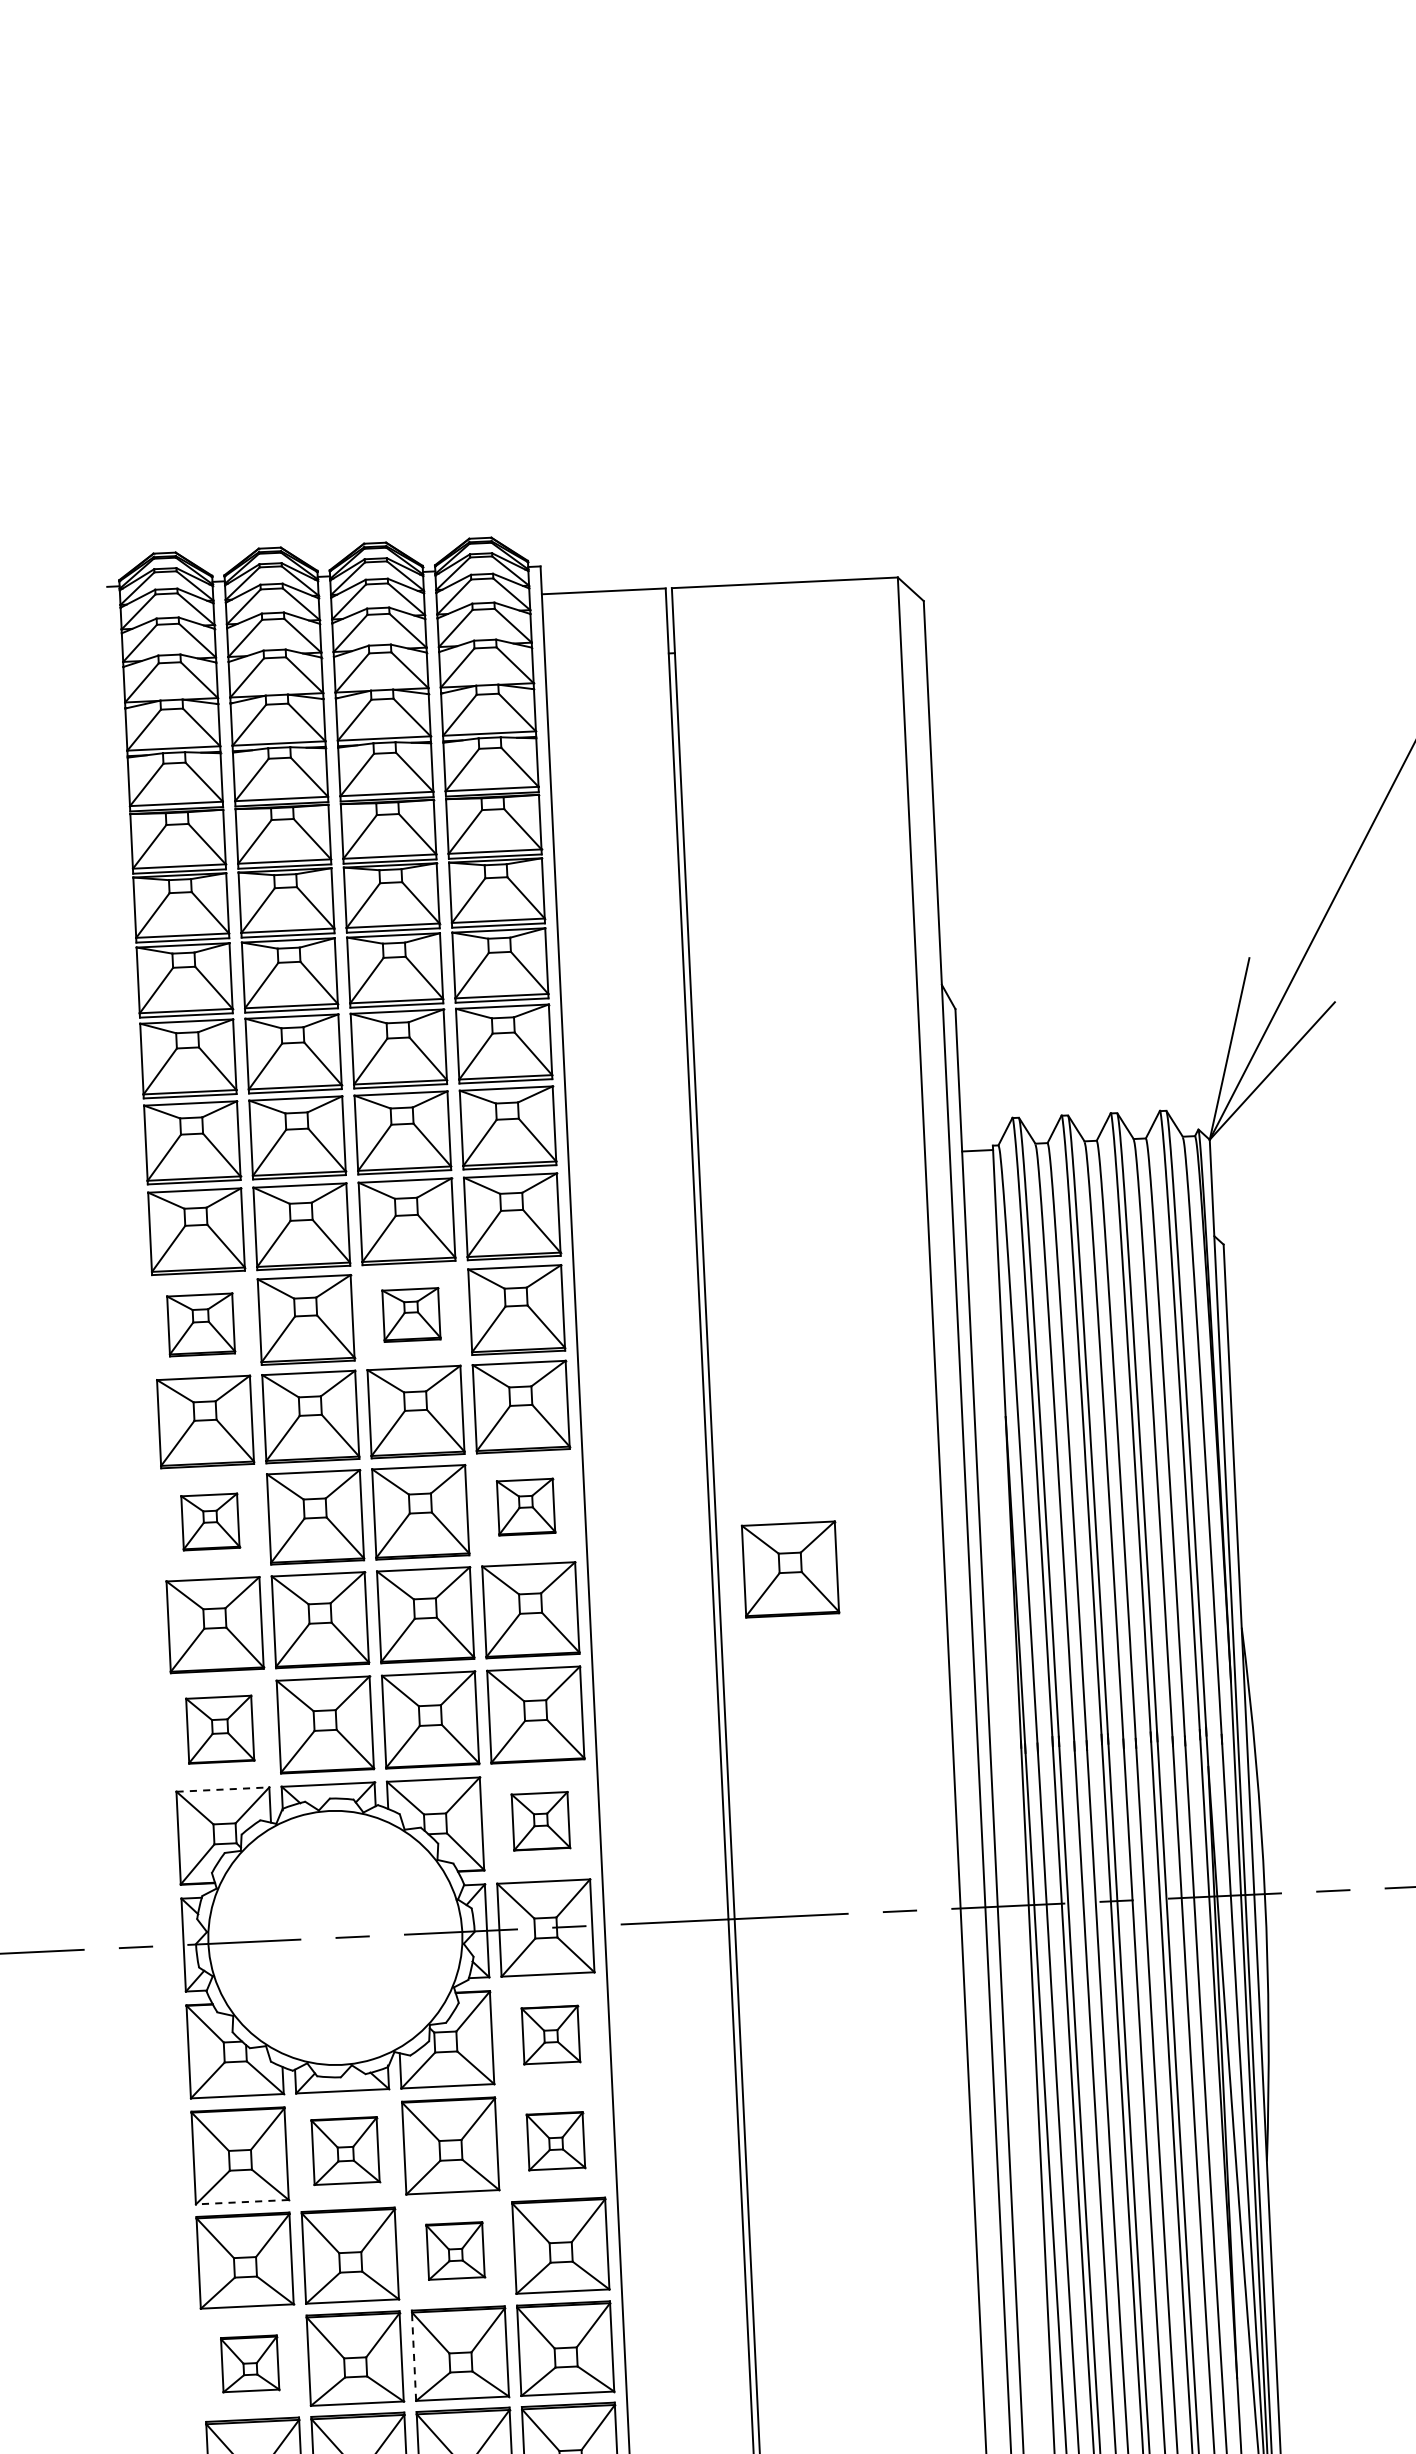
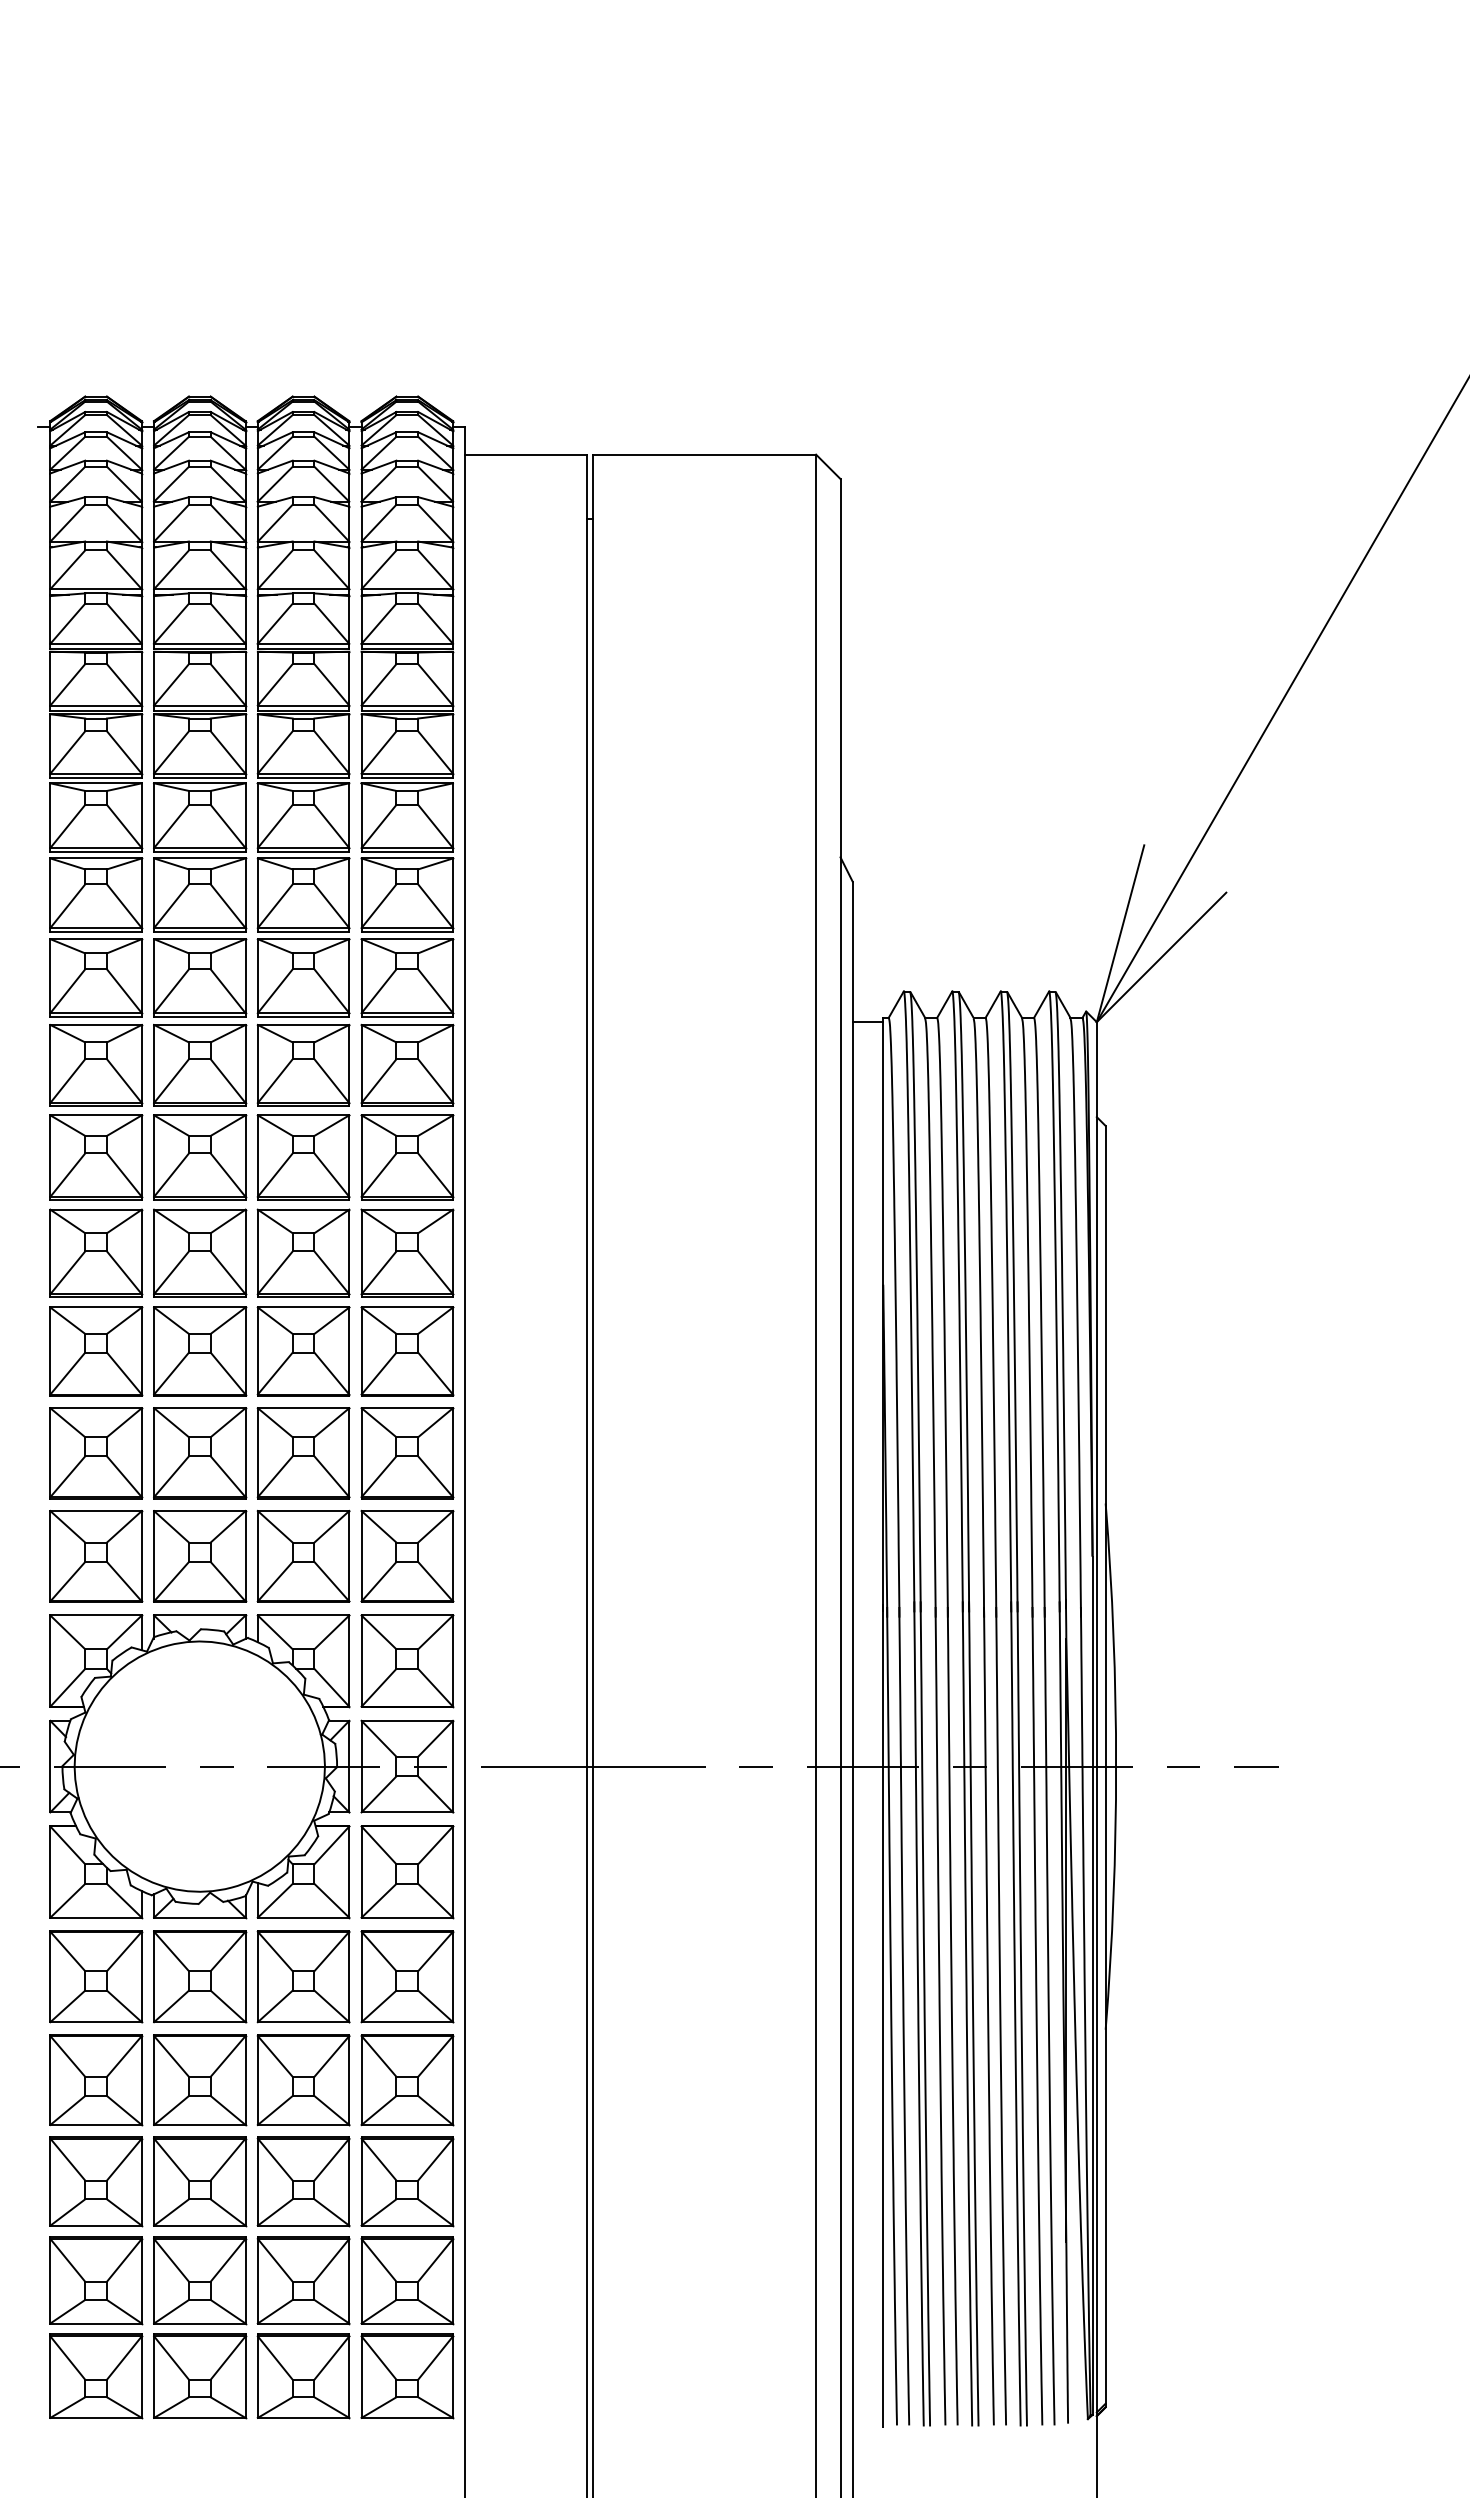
part: (411, 1315) -> (303, 1157), size x1.67
part: (201, 1324) -> (96, 1157), size x1.43
part: (526, 1506) -> (407, 1351), size x1.67
part: (210, 1521) -> (96, 1351), size x1.67
part: (790, 1569) -> (664, 1425), removed
part: (220, 1728) -> (96, 1555), size x1.43
line: (223, 1789) -> (96, 1615), dashed -> solid
part: (541, 1821) -> (407, 1661), size x1.67
part: (551, 2035) -> (407, 1872), size x1.67
part: (556, 2140) -> (407, 1976), size x1.67
part: (346, 2150) -> (200, 1976), size x1.43
line: (242, 2202) -> (96, 2022), dashed -> solid
part: (455, 2251) -> (303, 2080), size x1.67
line: (413, 2357) -> (257, 2182), dashed -> solid
part: (250, 2363) -> (96, 2181), size x1.67

